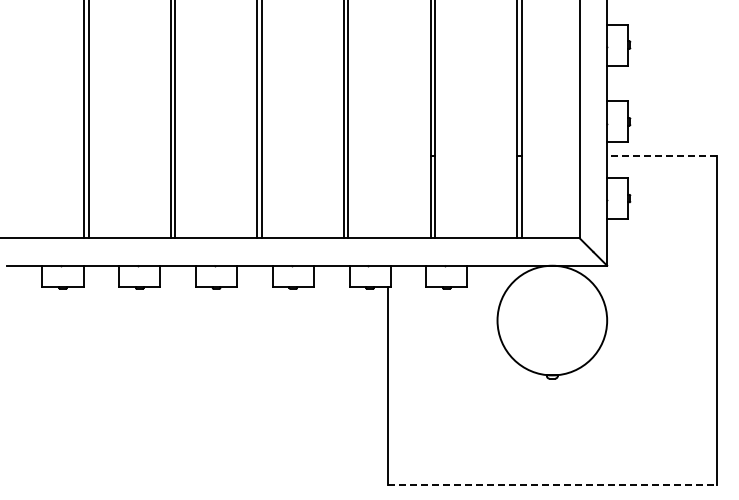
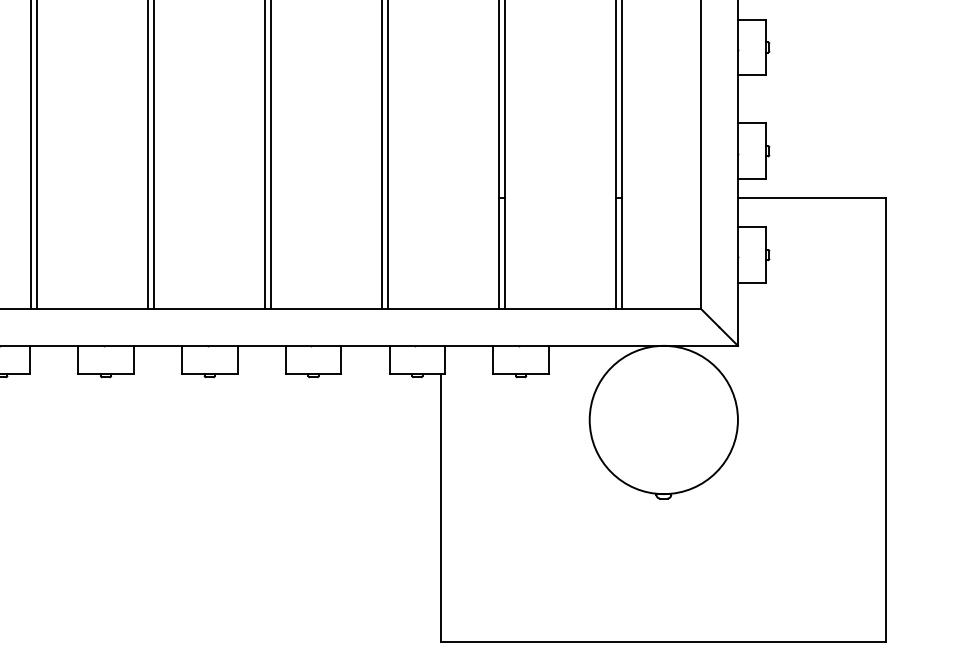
line: (662, 156) -> (812, 198), dashed -> solid
line: (552, 485) -> (664, 642), dashed -> solid

